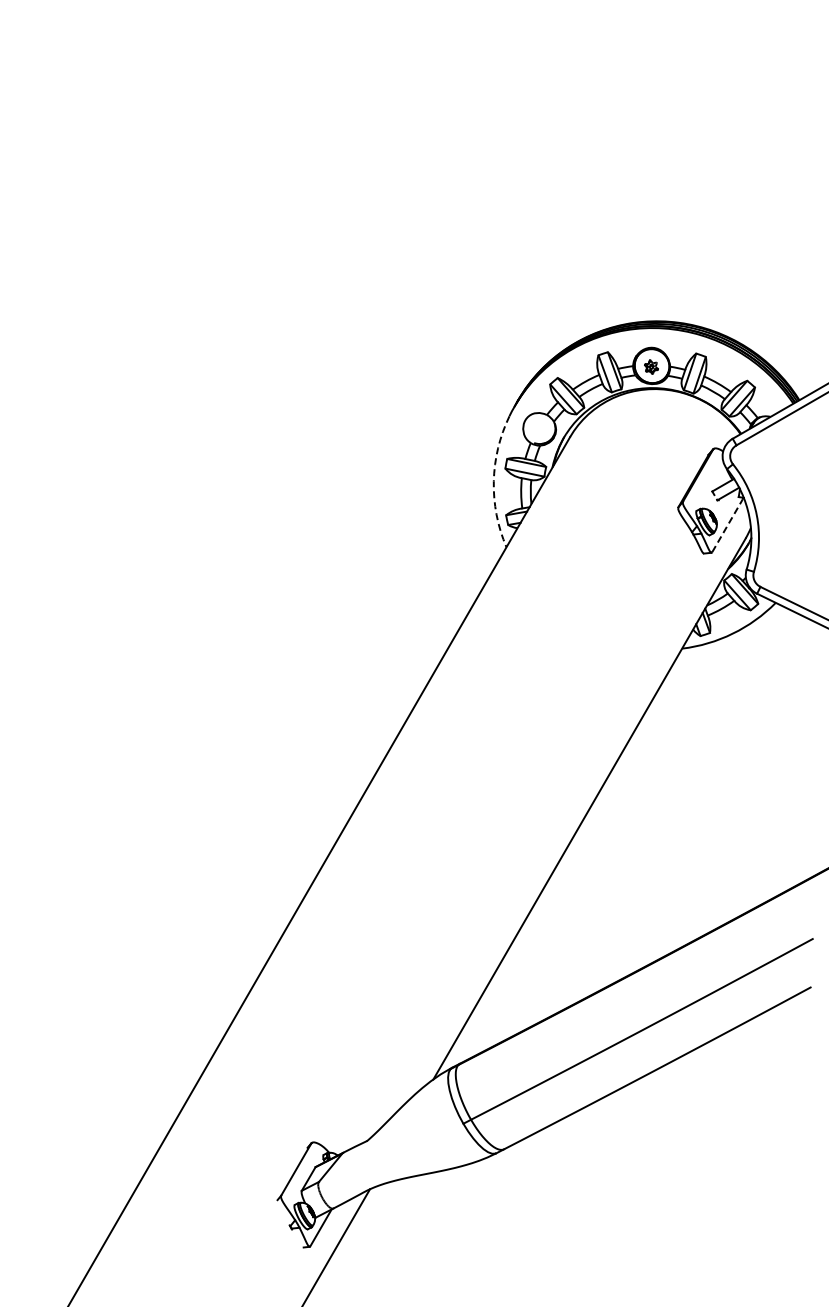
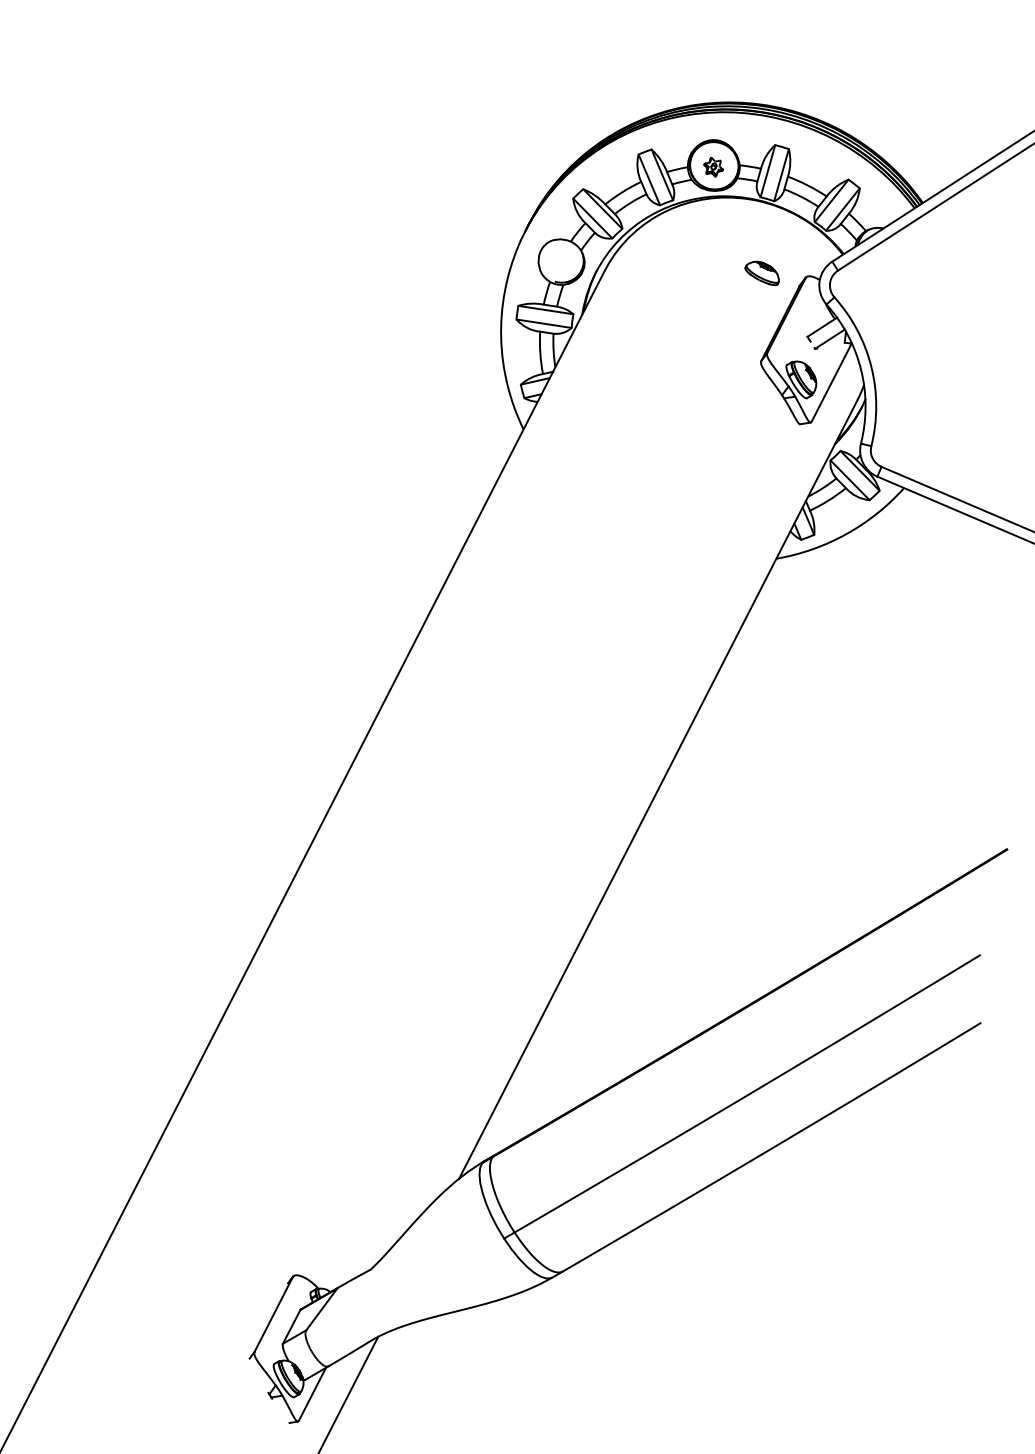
part: (681, 444) -> (761, 273), added
arc: (493, 481) -> (500, 338), dashed -> solid
line: (727, 525) -> (831, 383), dashed -> solid

